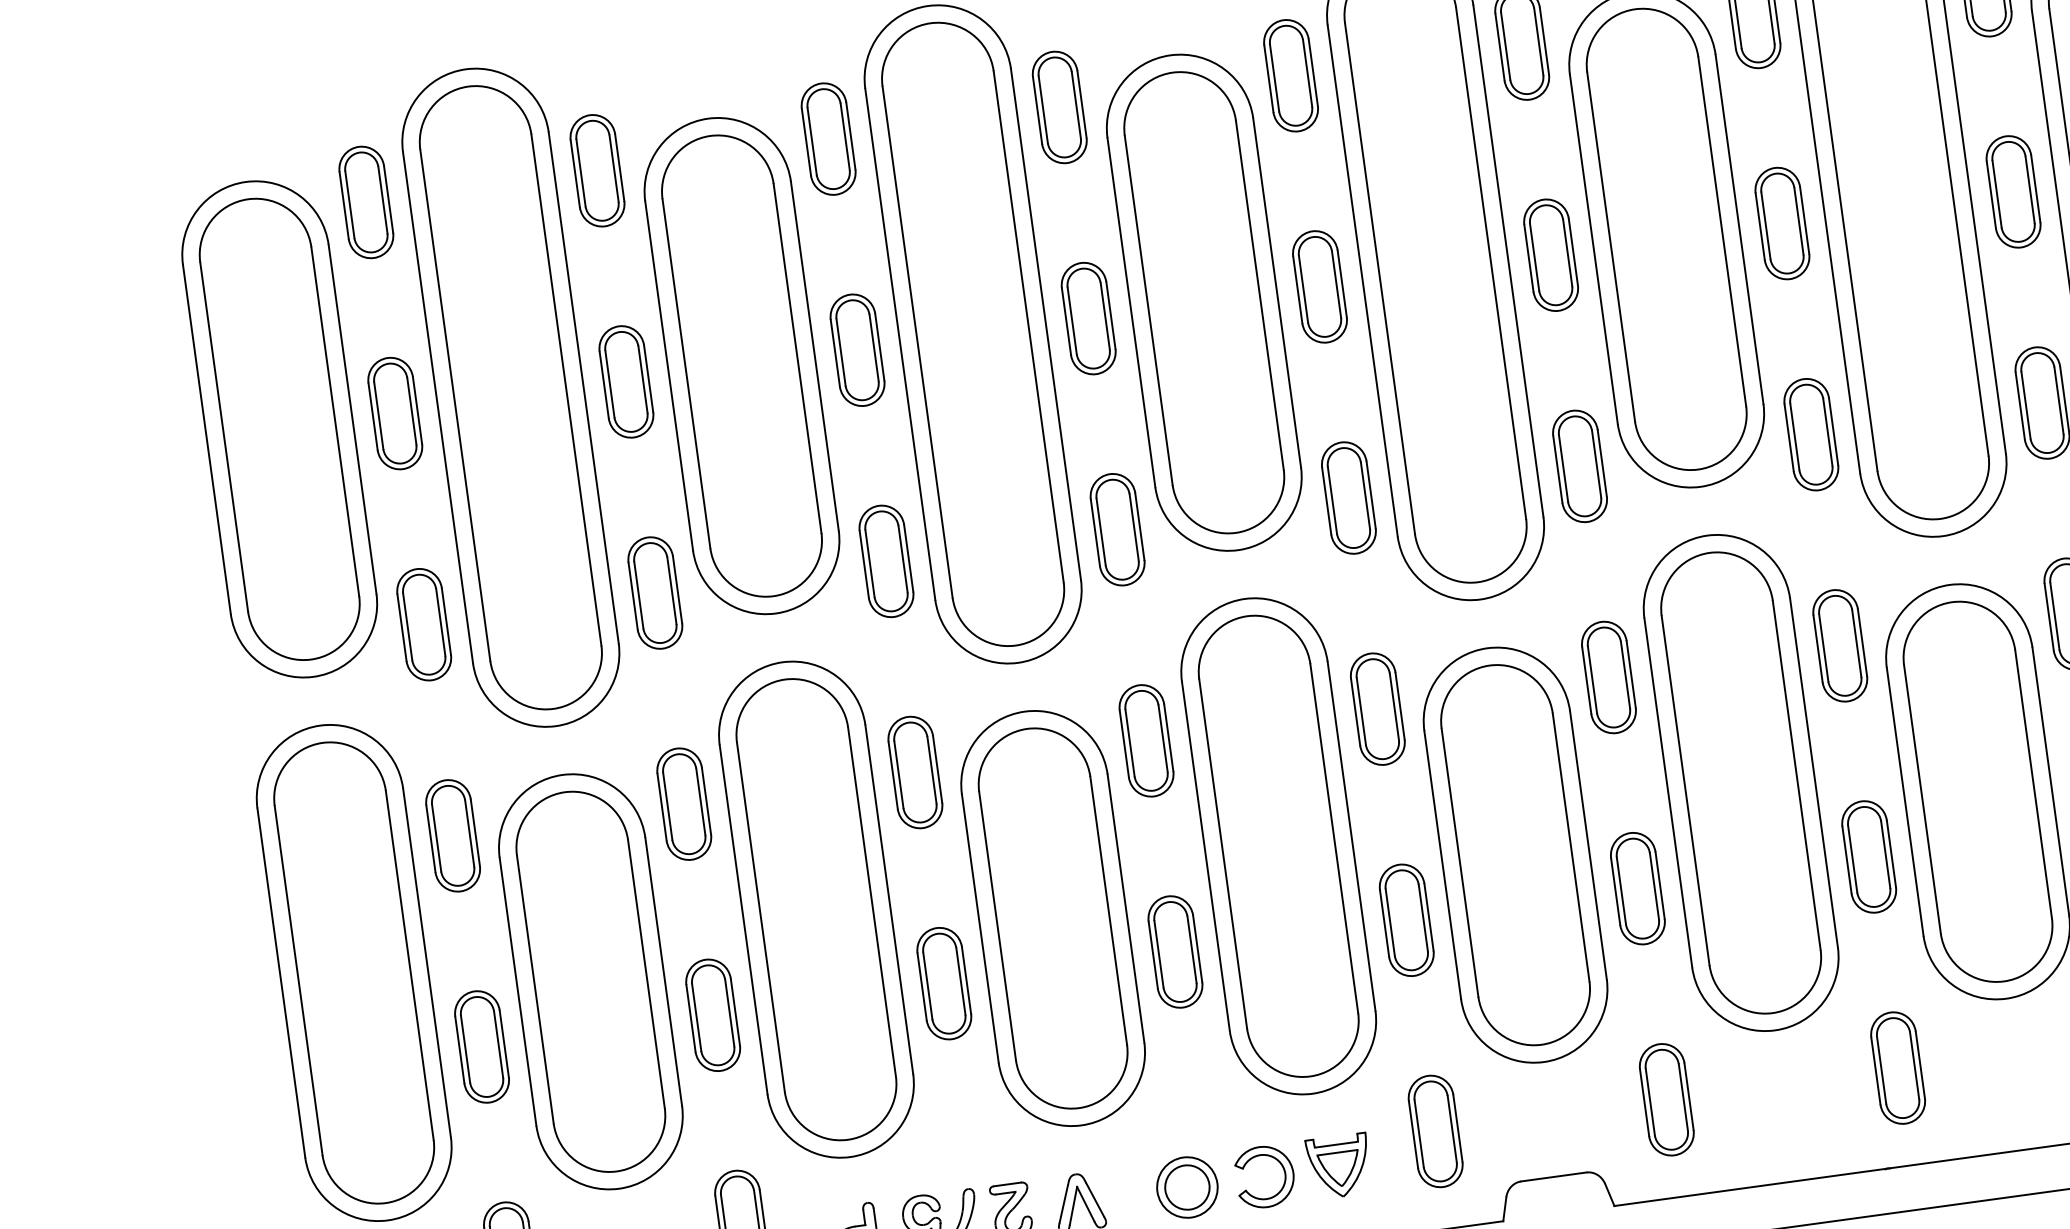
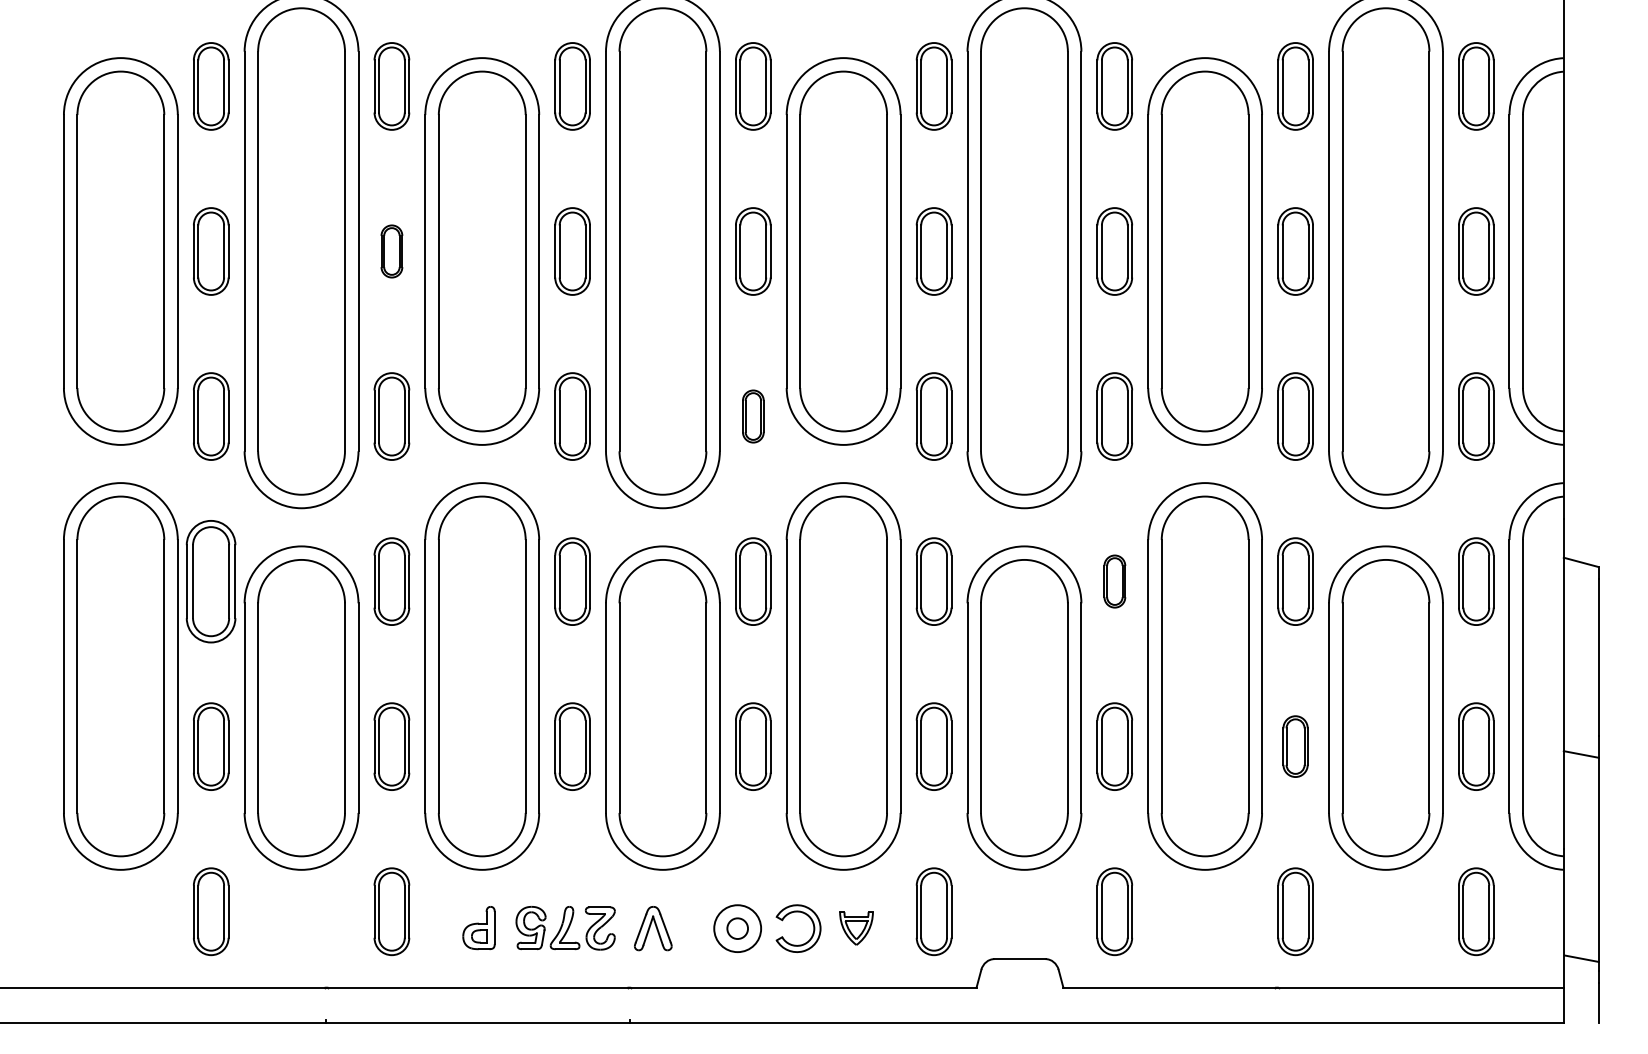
part: (625, 381) -> (391, 251), size x0.6
part: (1117, 529) -> (753, 416), size x0.6
part: (1608, 677) -> (1114, 581), size x0.6
part: (453, 835) -> (211, 581), size x1.4
part: (1869, 856) -> (1295, 746), size x0.7
part: (1339, 1166) -> (856, 928), size x0.7
circle: (1187, 1187) -> (737, 928), size x0.6

